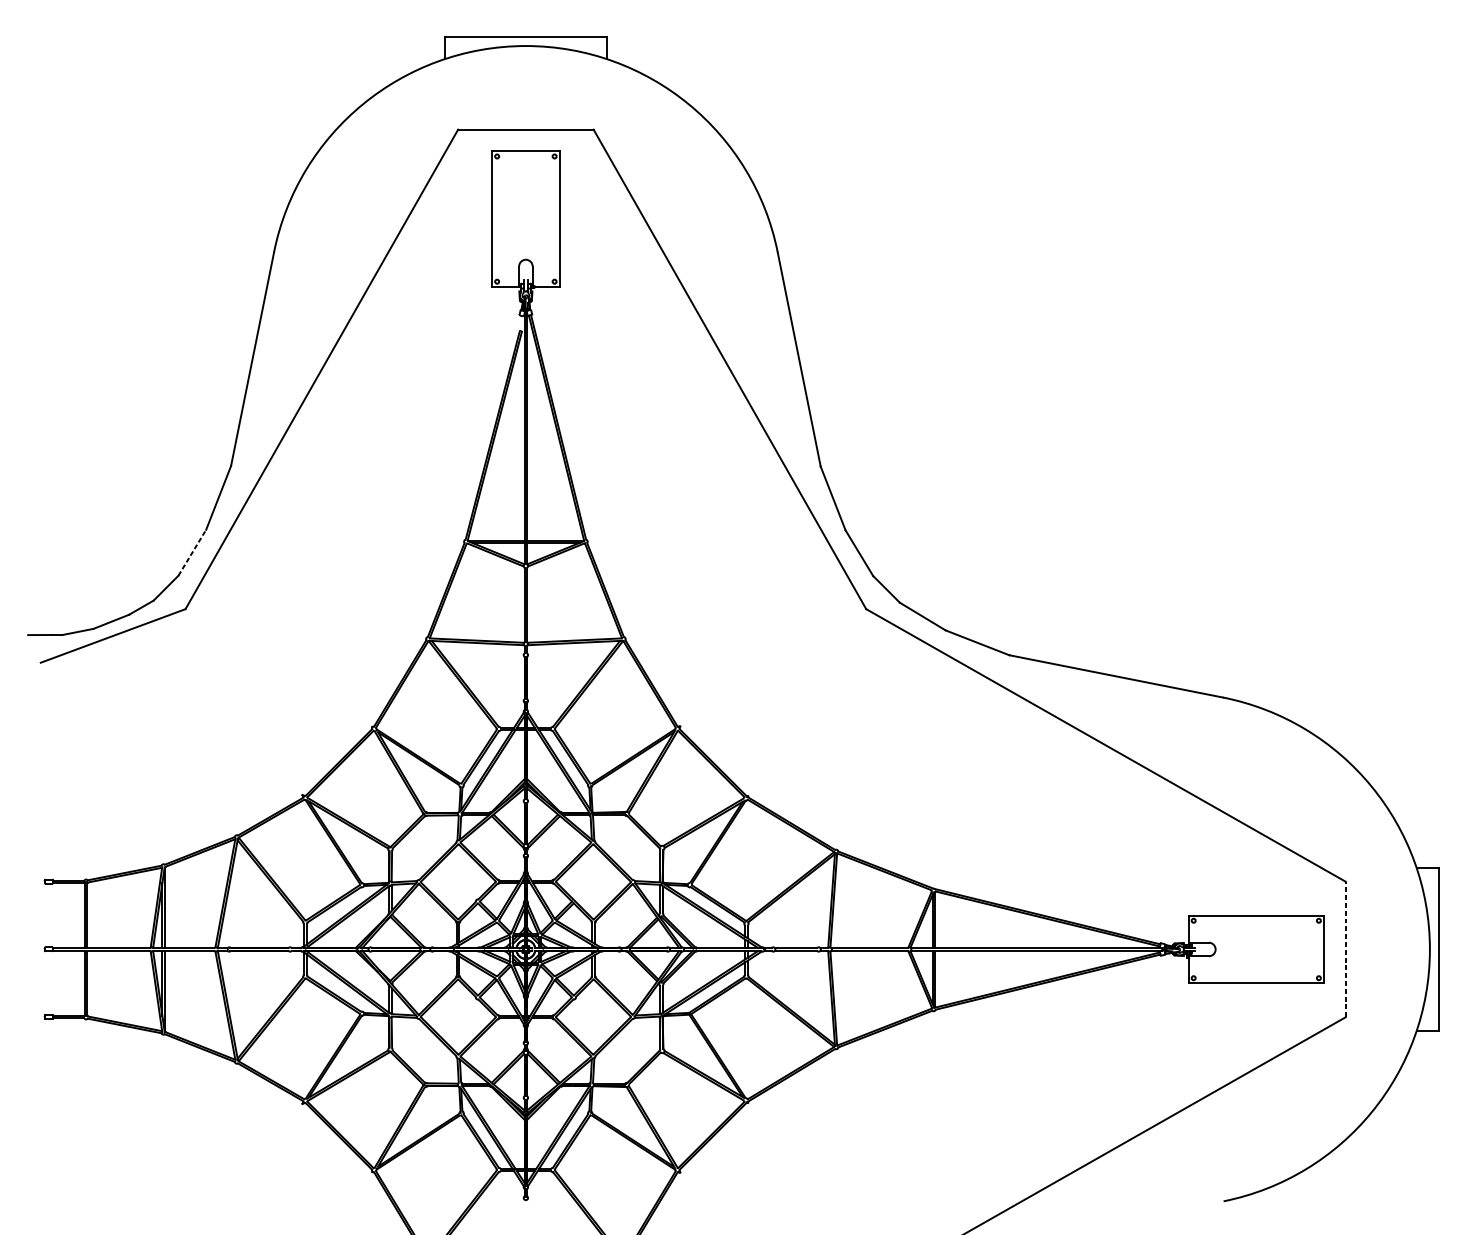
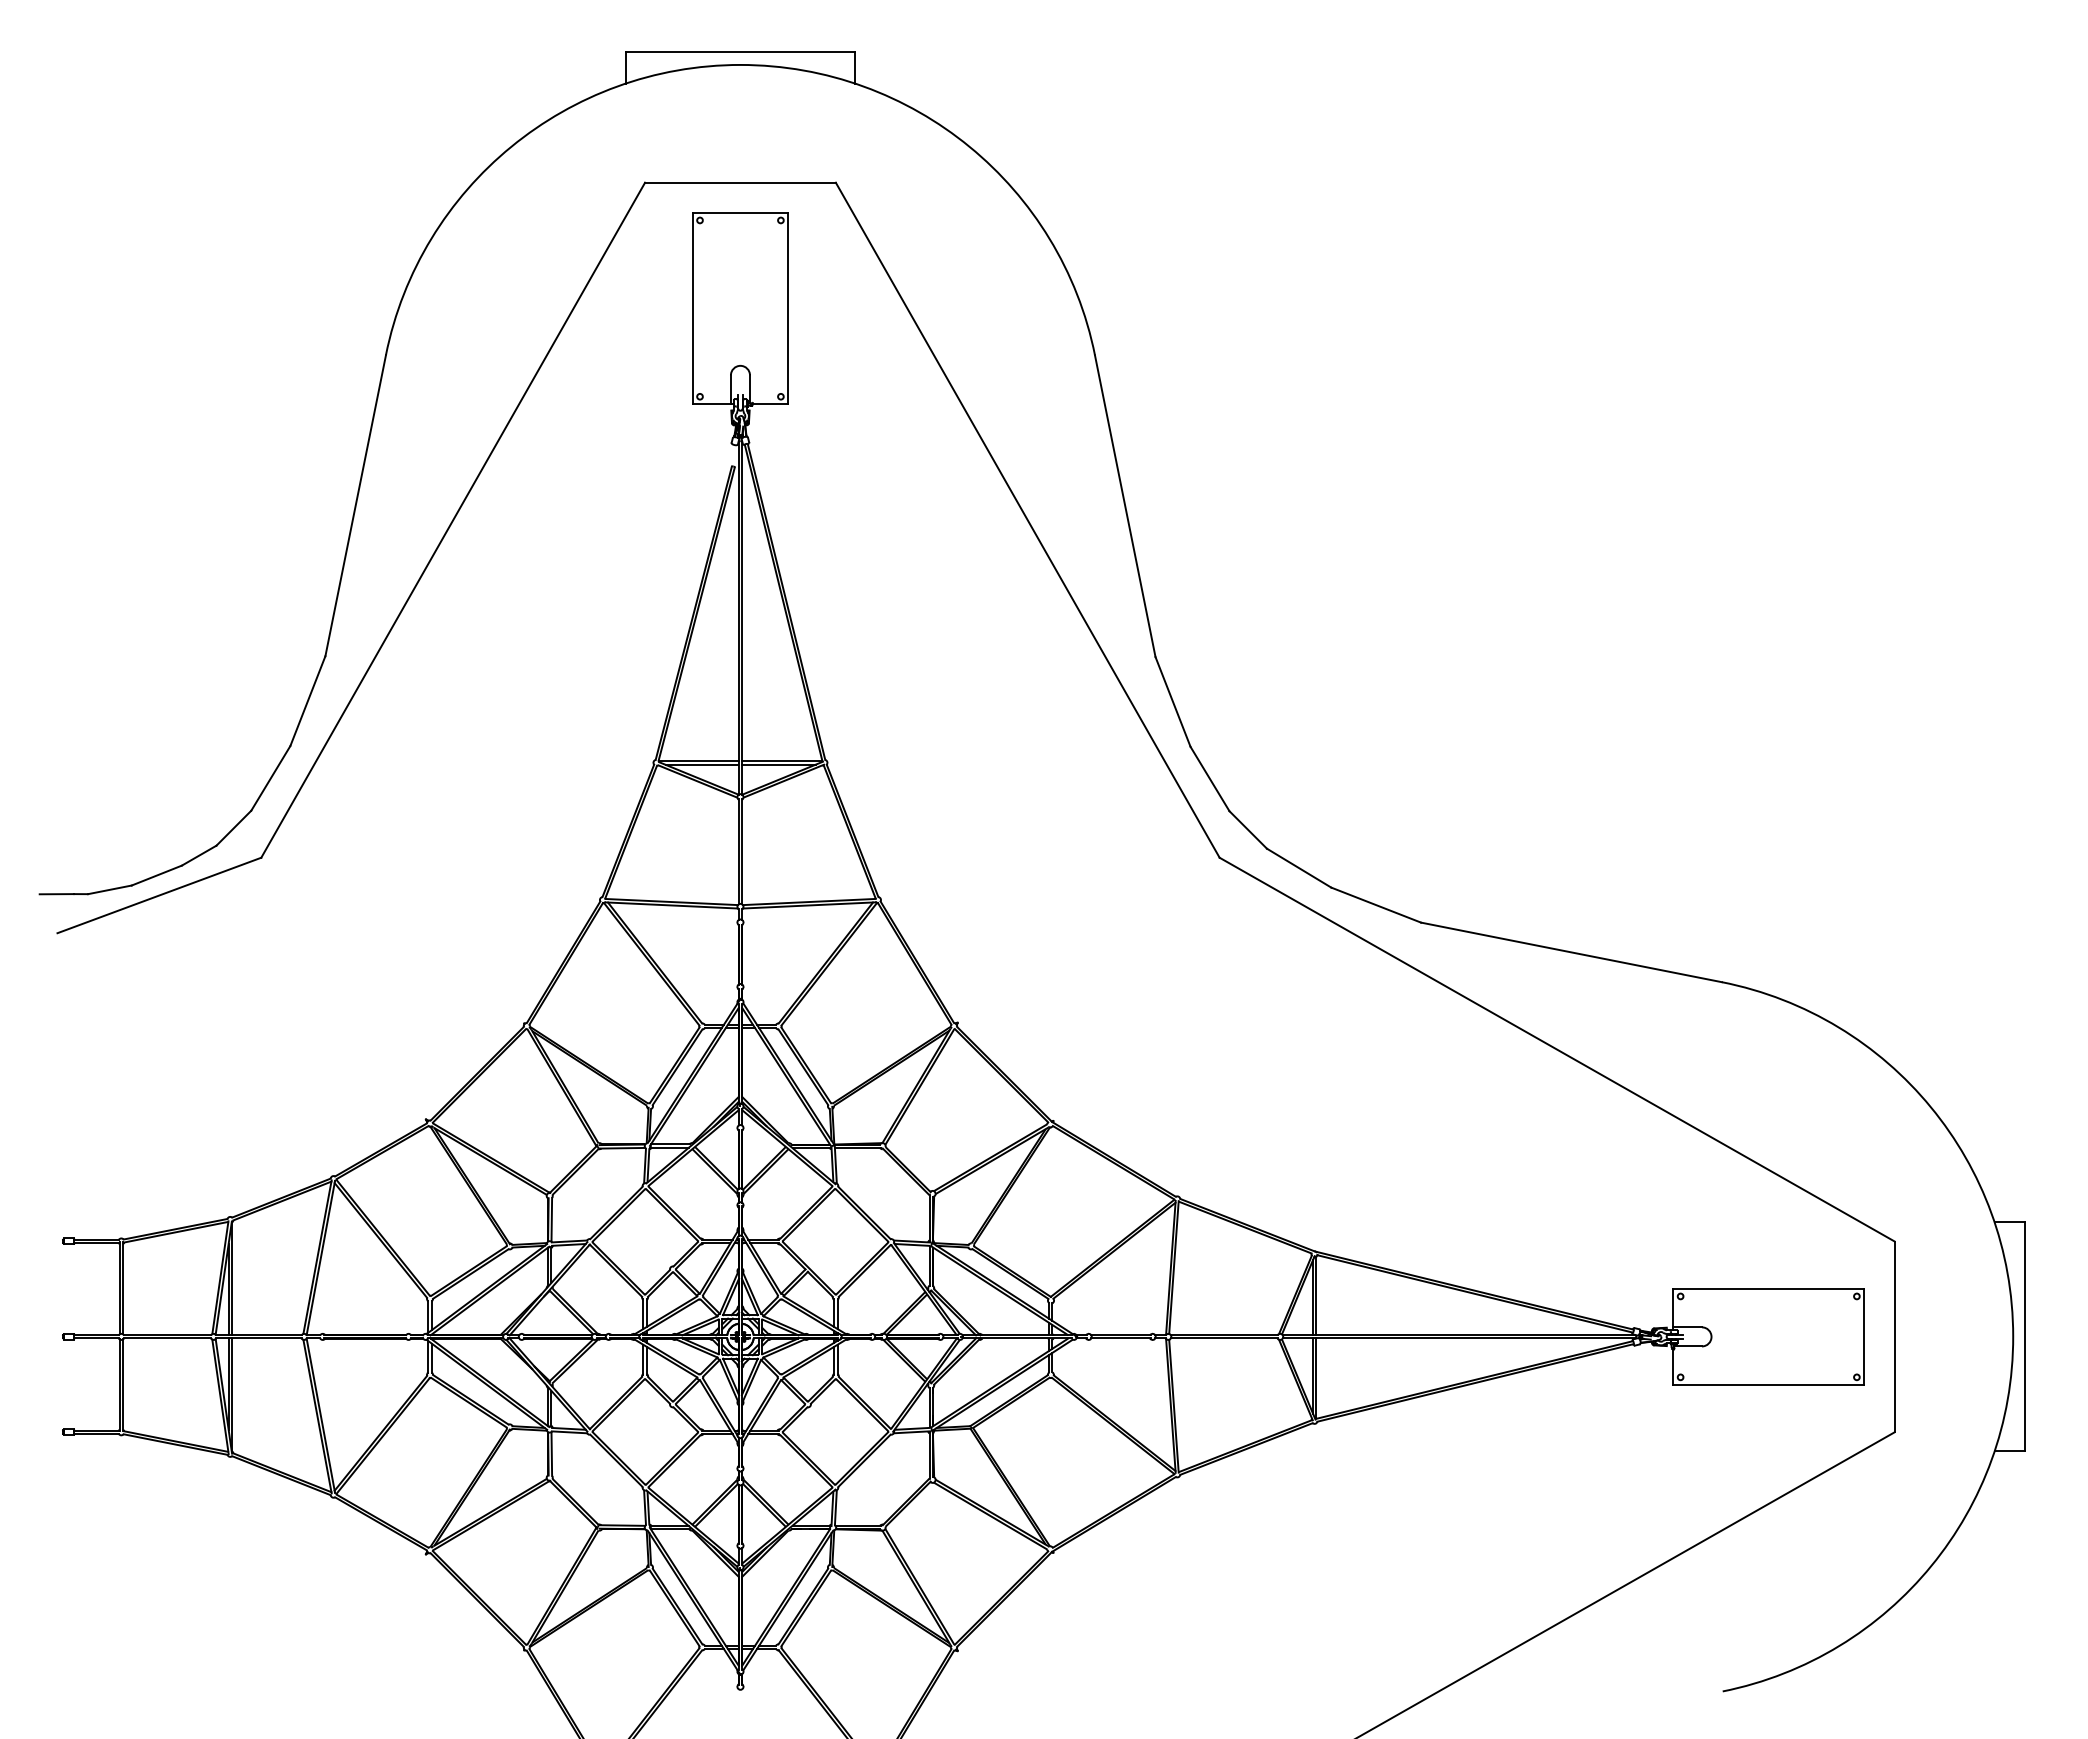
line: (192, 552) -> (270, 778), dashed -> solid
line: (1345, 949) -> (1894, 1336), dashed -> solid

